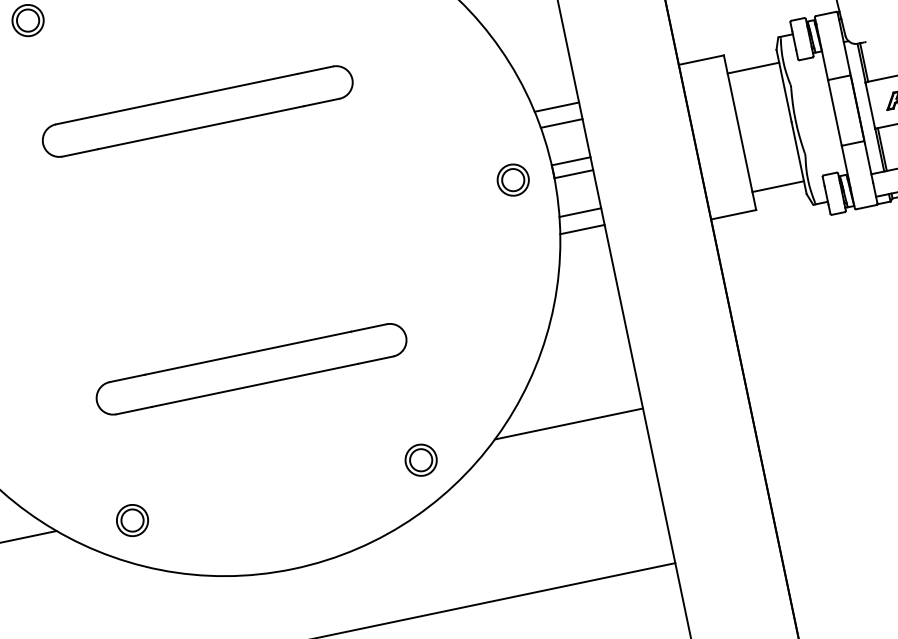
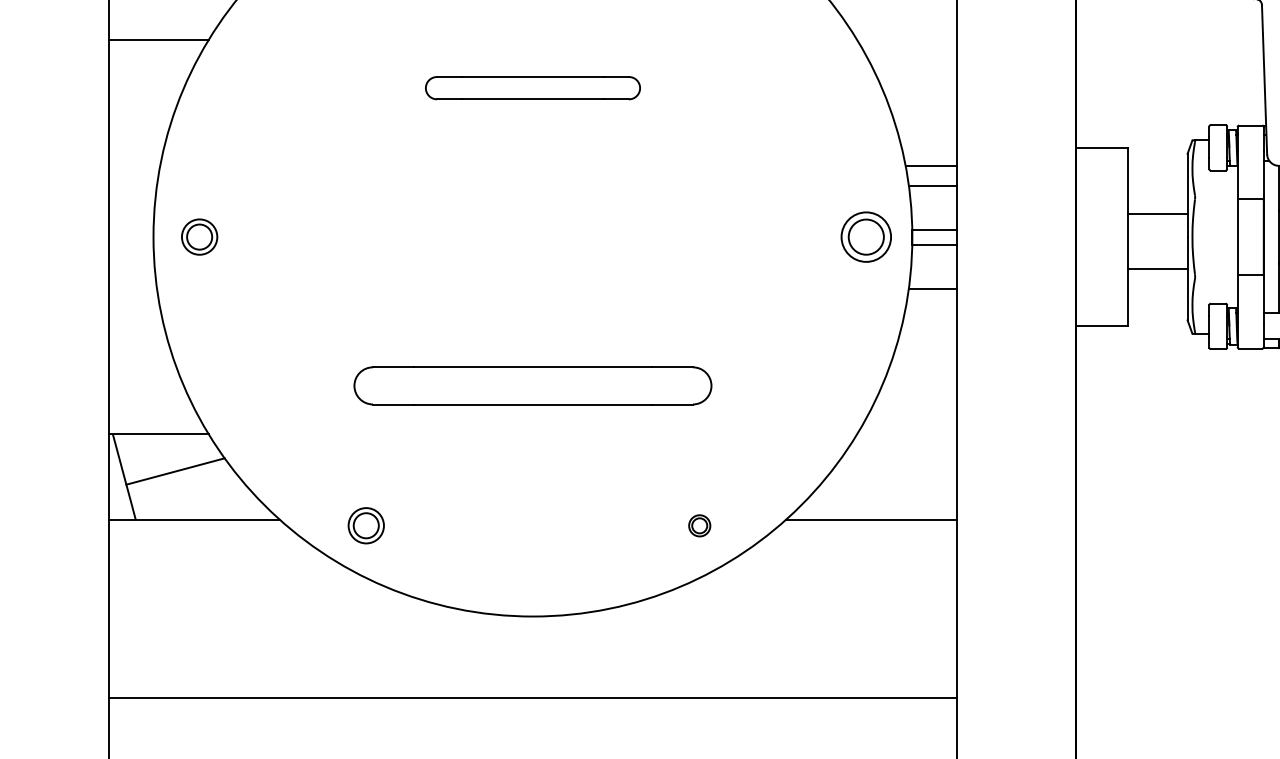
line: (753, 68) -> (1157, 213), moved
part: (197, 110) -> (532, 87), size x0.6
part: (512, 179) -> (865, 236), size x1.4
line: (777, 186) -> (1157, 268), moved
line: (581, 229) -> (930, 307), removed
part: (421, 460) -> (699, 525), size x0.6

